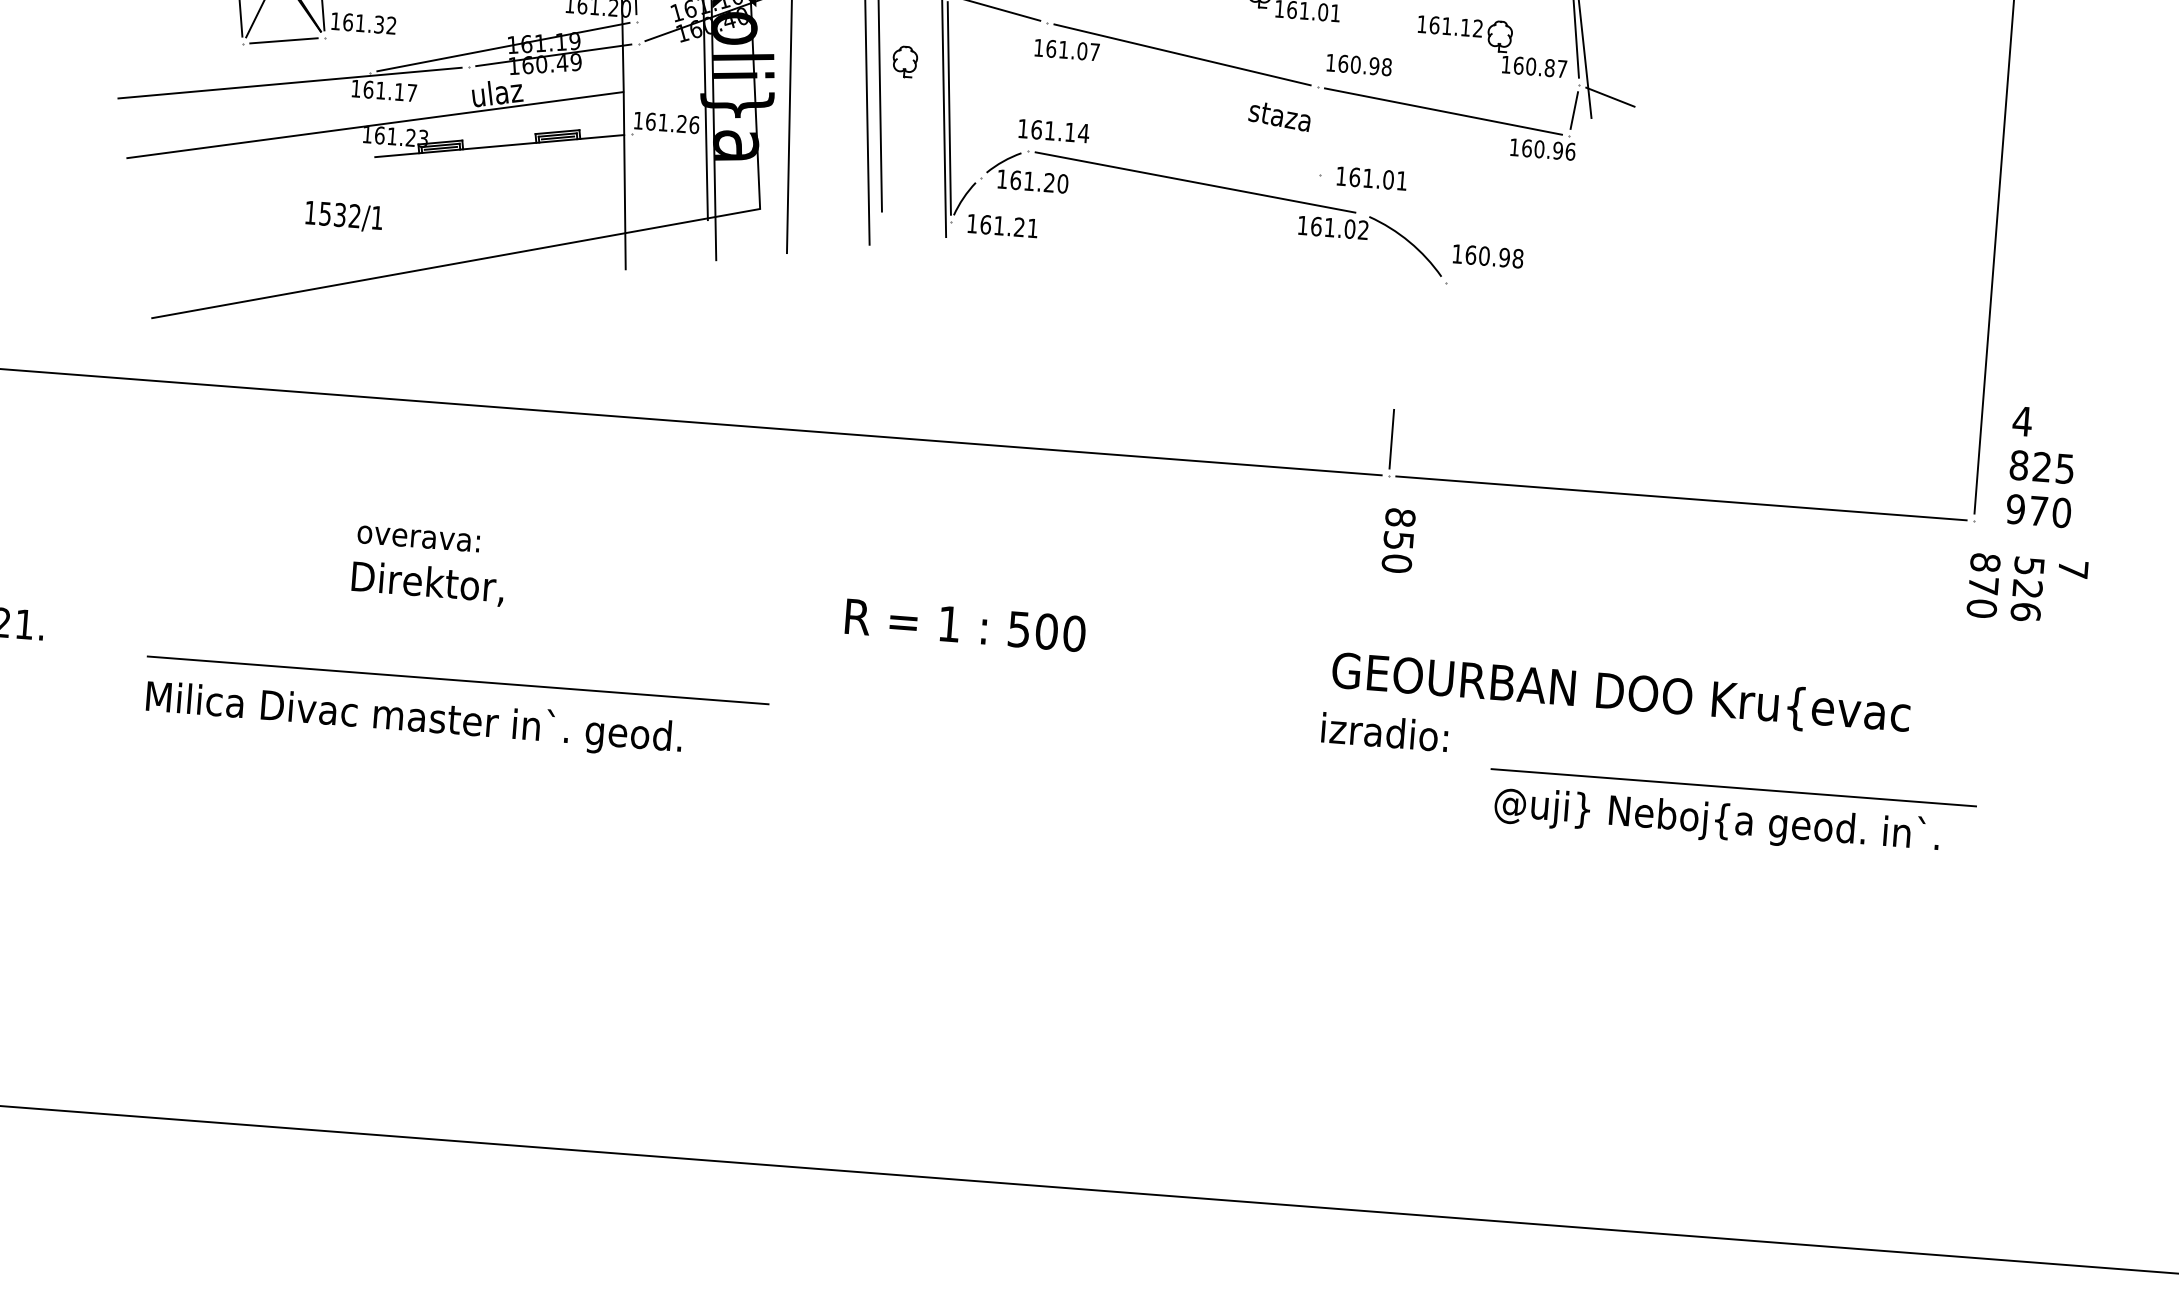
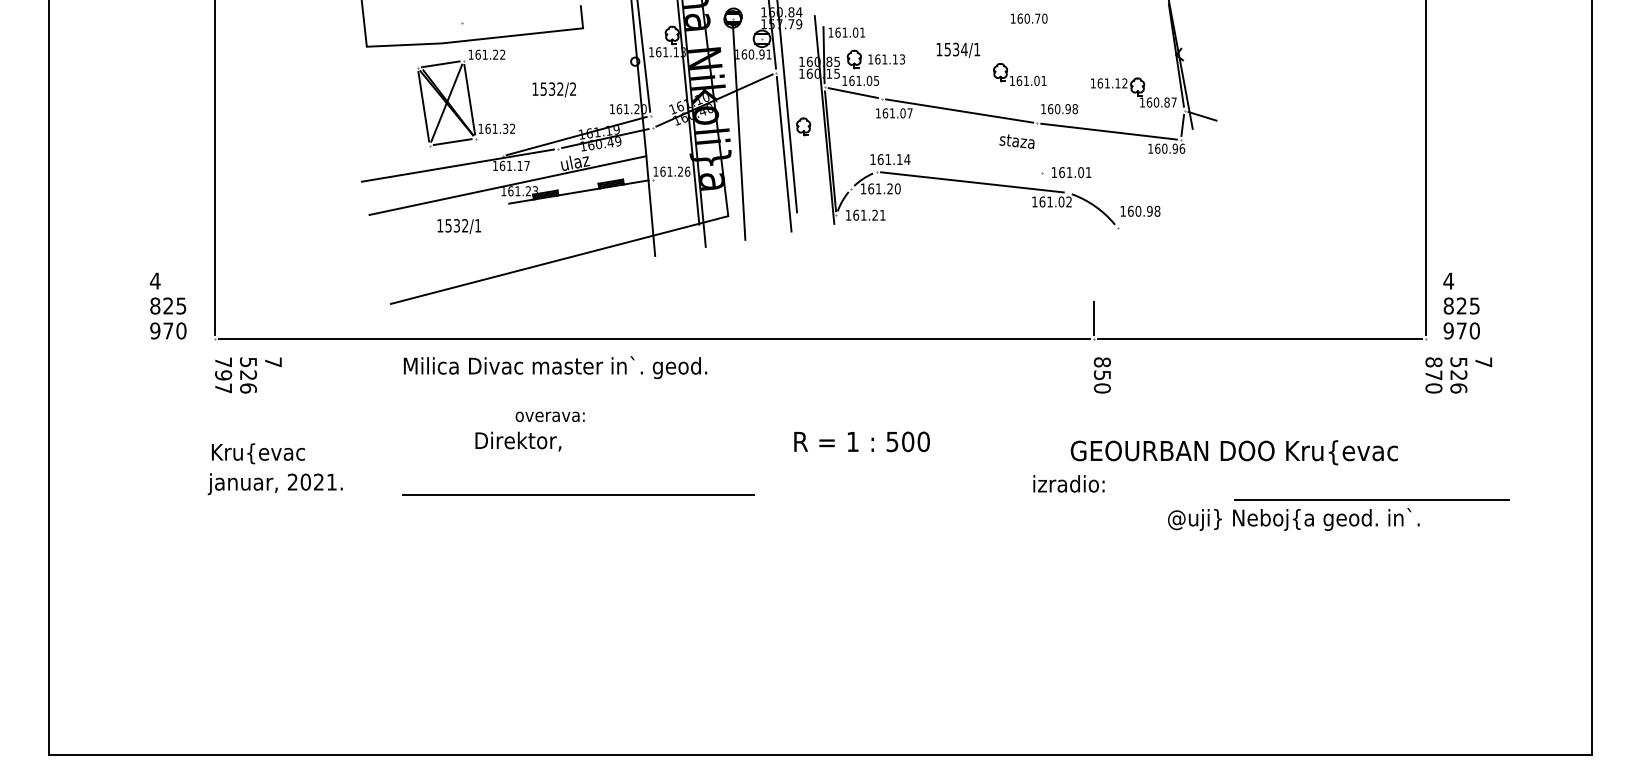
text: (342, 216) -> (458, 226), moved
text: (428, 583) -> (518, 441), moved
text: (414, 718) -> (555, 367), moved
text: (1384, 731) -> (1068, 483), moved
line: (1733, 786) -> (1371, 499), moved

